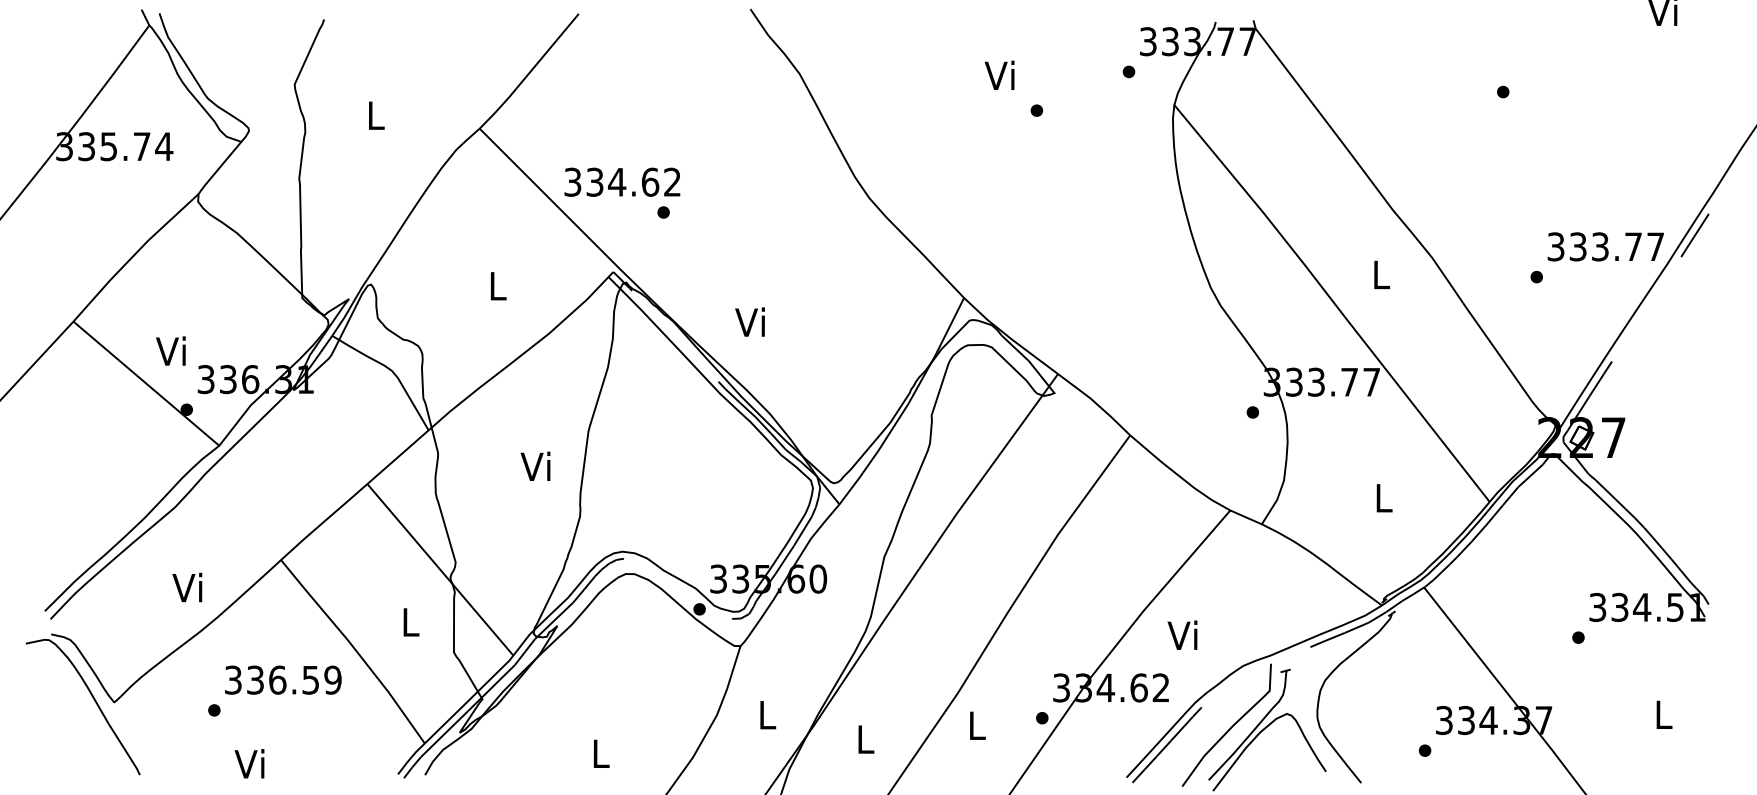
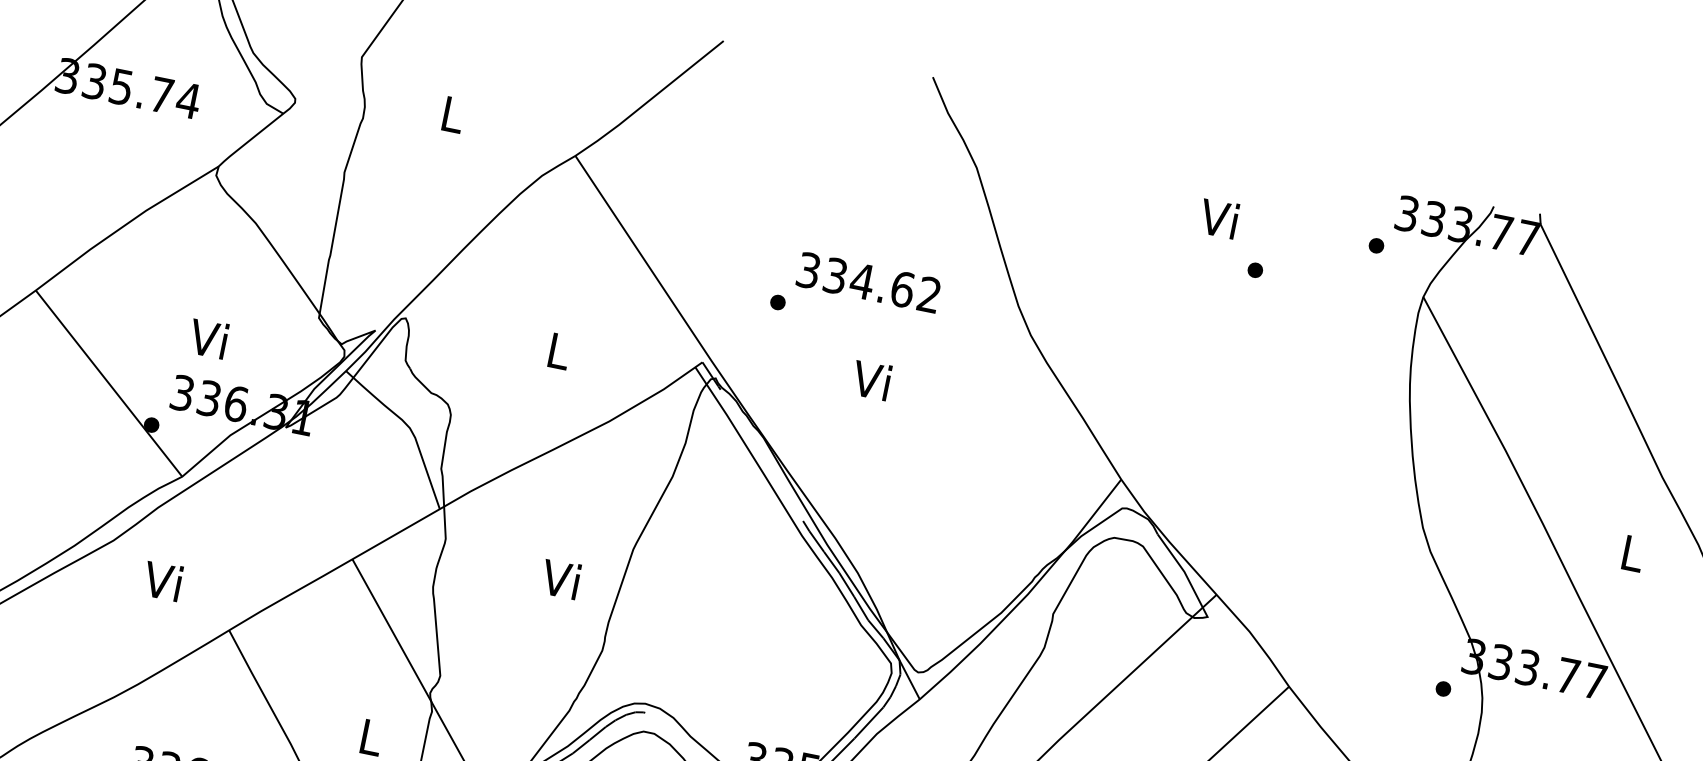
text: (622, 181) -> (869, 281), moved
text: (749, 321) -> (870, 379), moved
text: (170, 350) -> (208, 337), moved
text: (187, 587) -> (162, 580), moved

